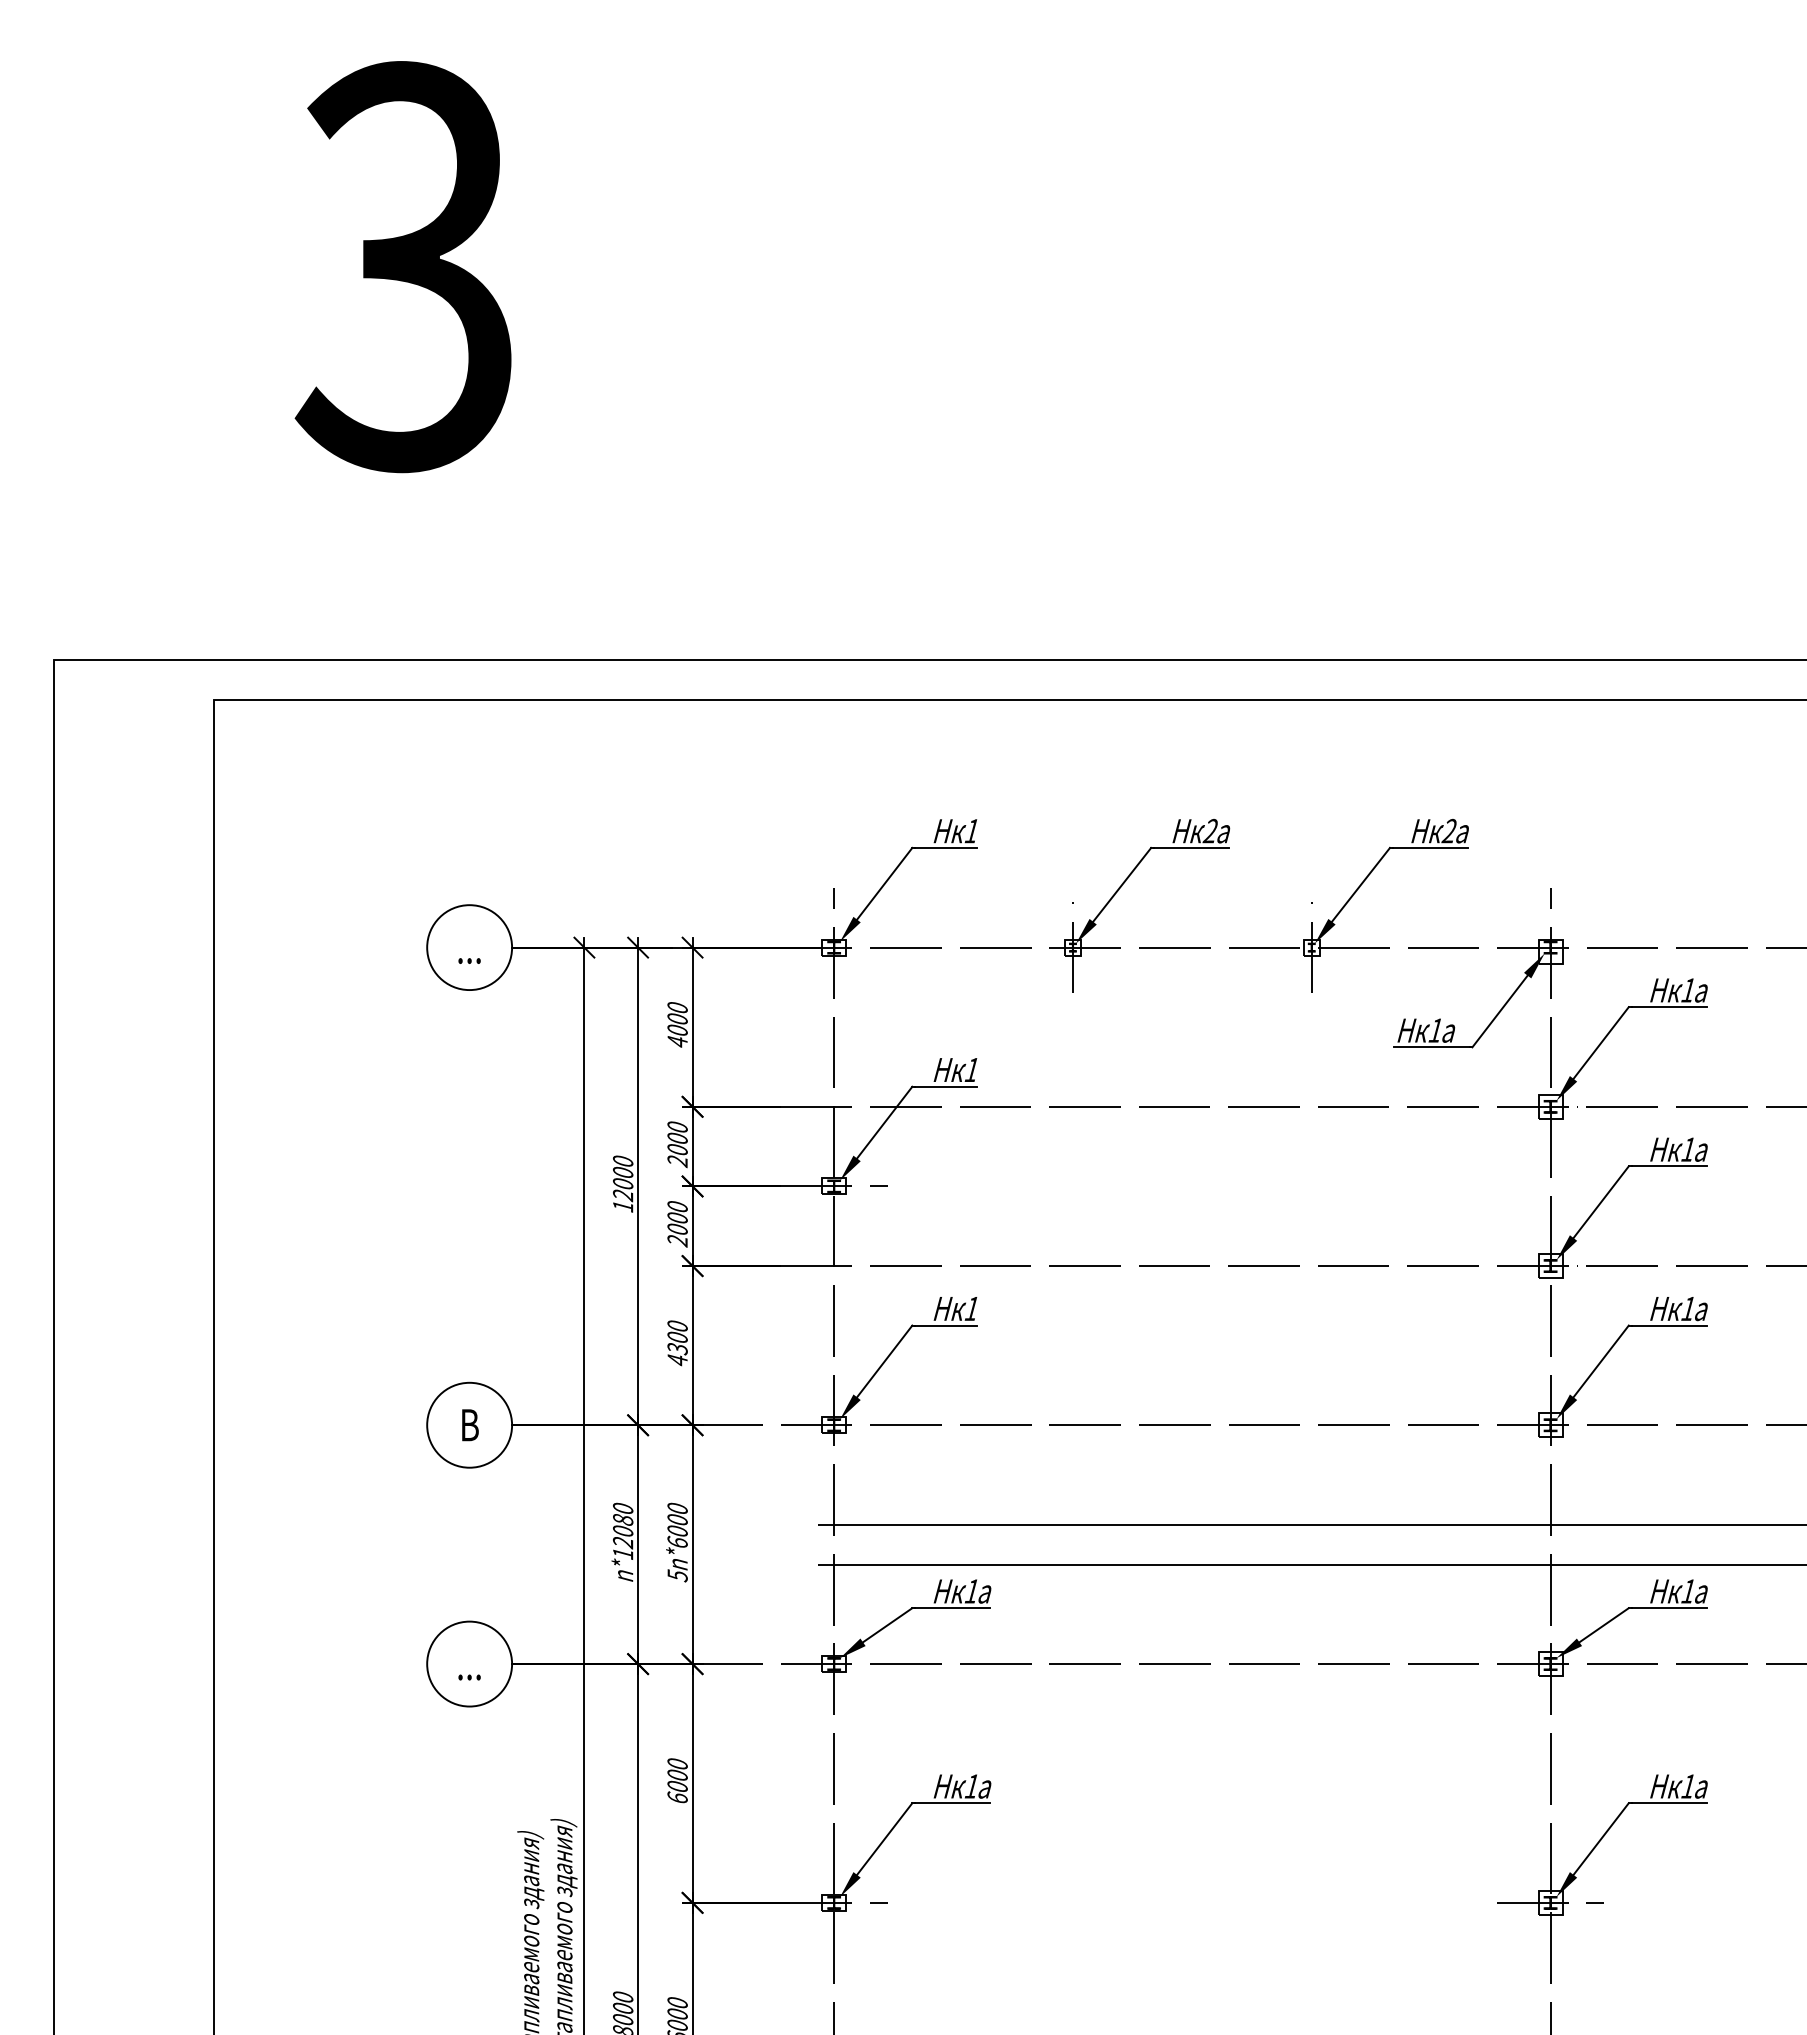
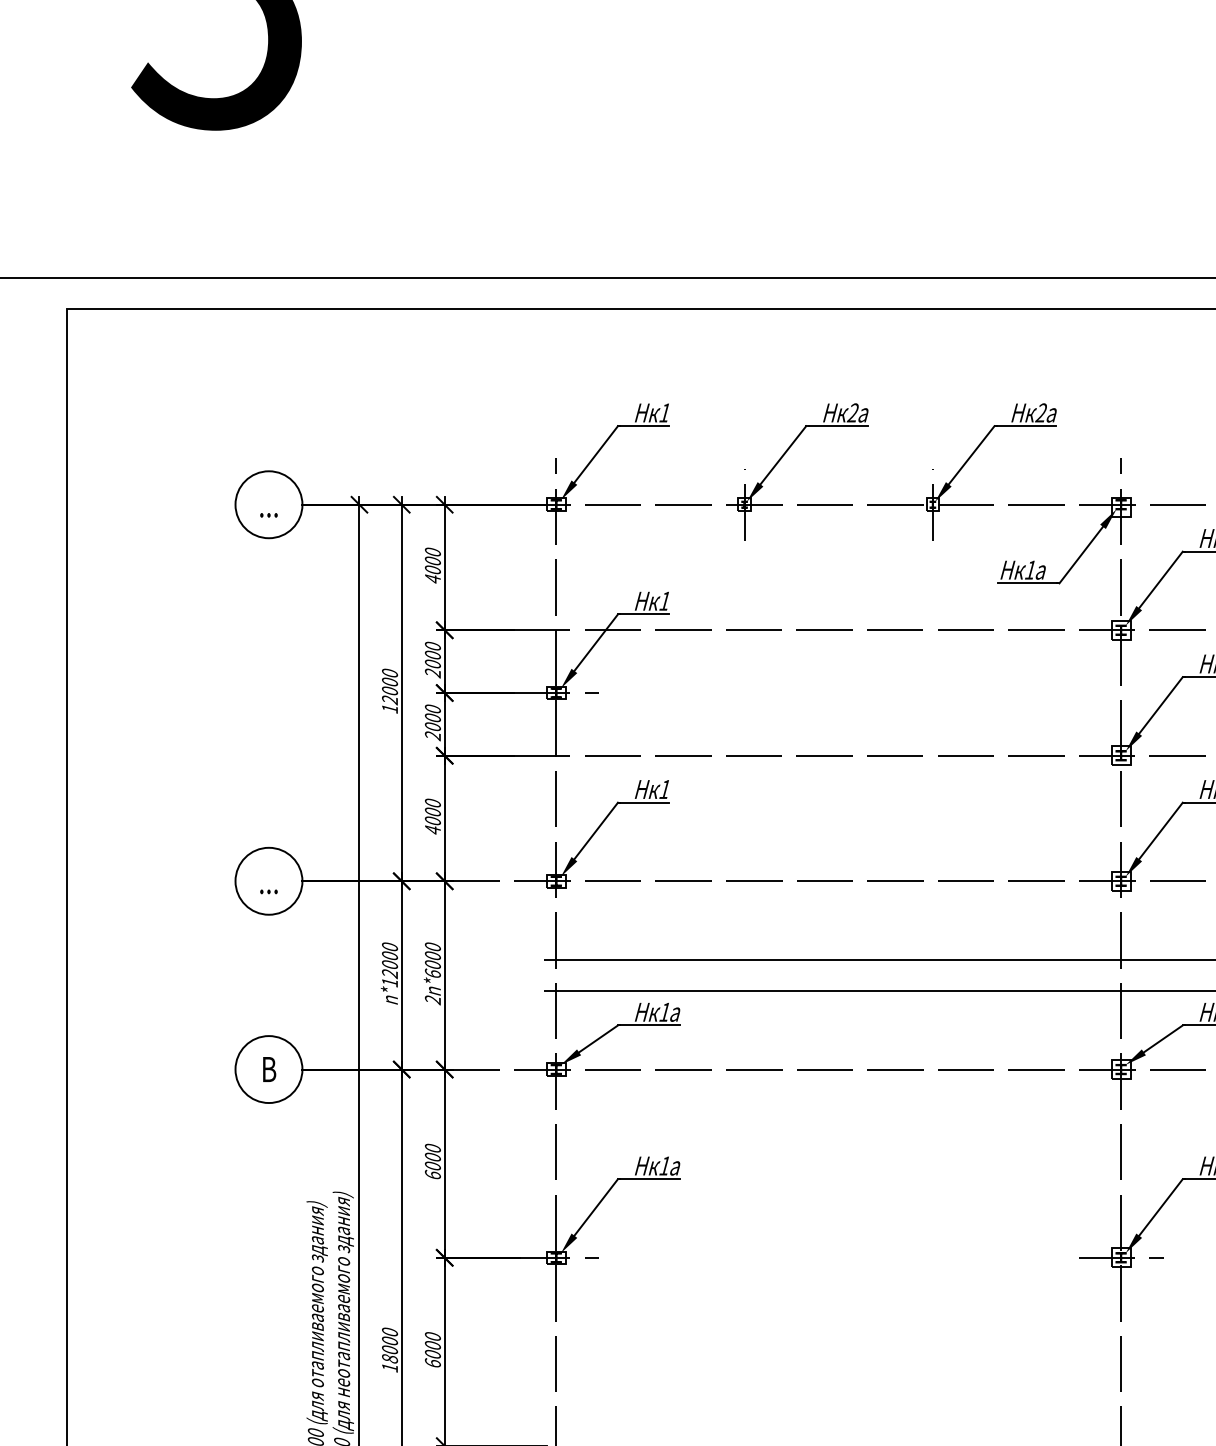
text: (677, 1349) -> (432, 821), 4300 -> 4000
text: (469, 1425) -> (268, 881), В -> ...
text: (622, 1519) -> (389, 955), n*12080 -> n*12000
text: (677, 1575) -> (432, 999), 5n*6000 -> 2n*6000
text: (469, 1664) -> (268, 1069), ... -> В

